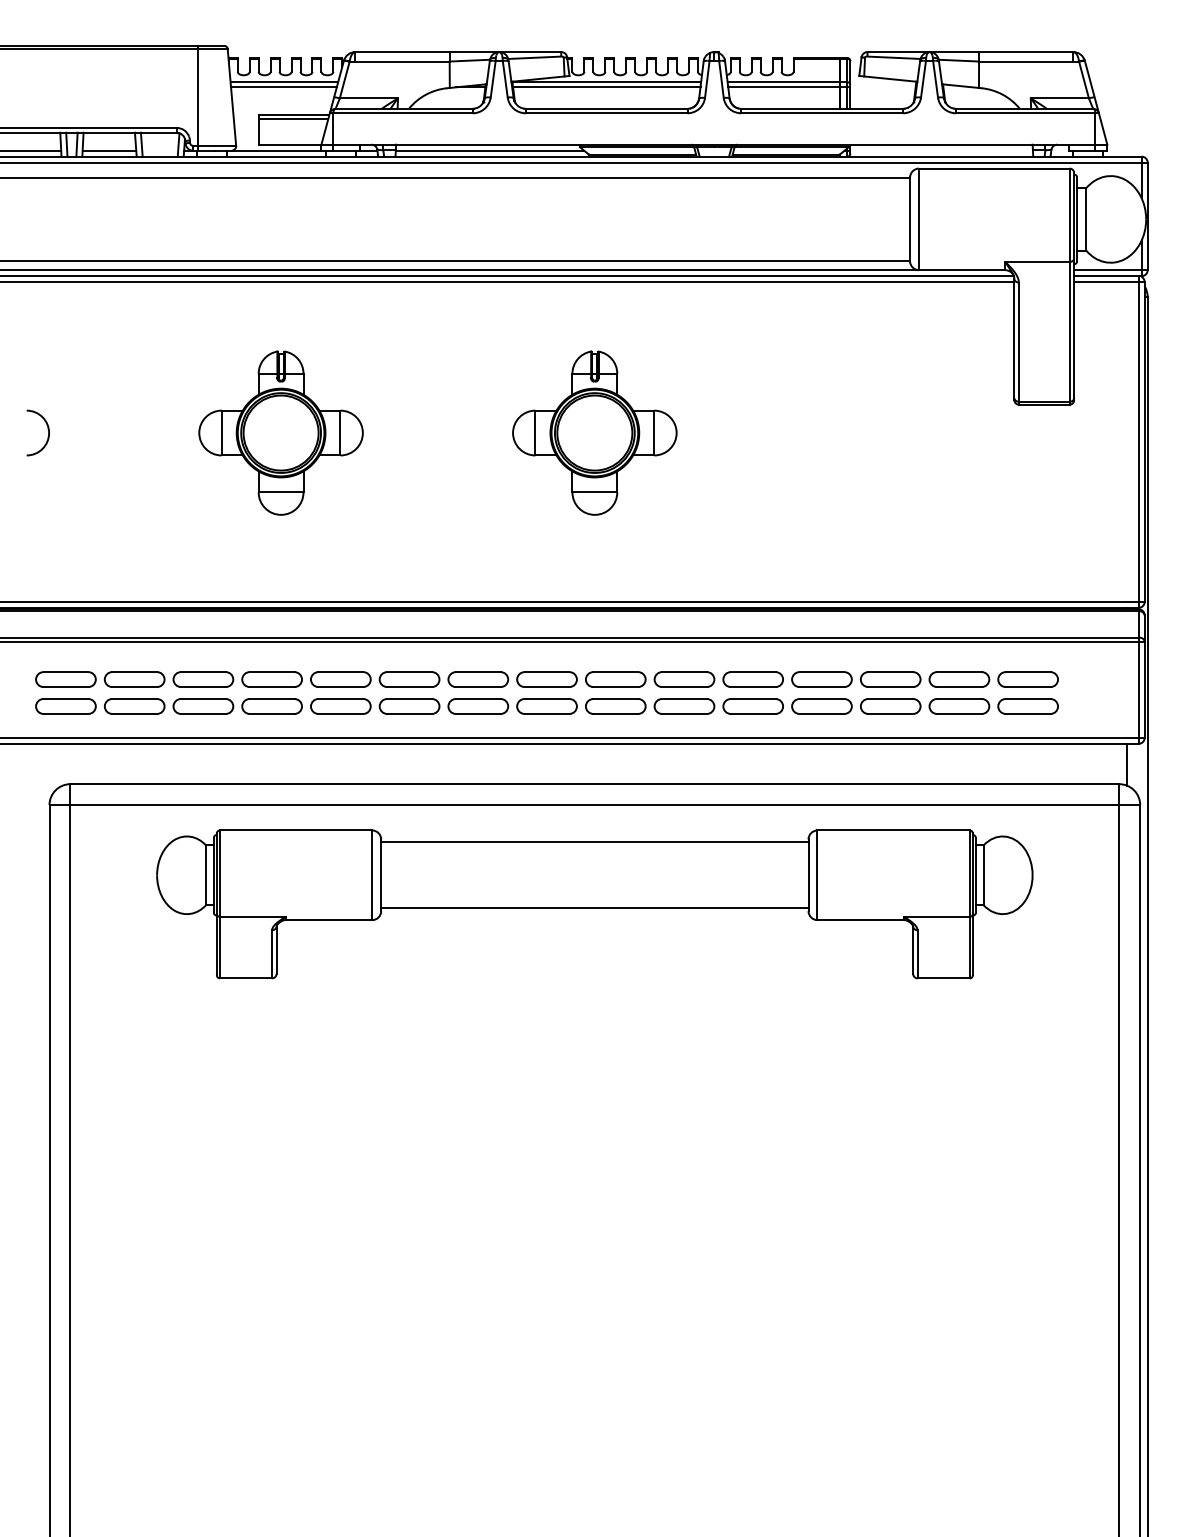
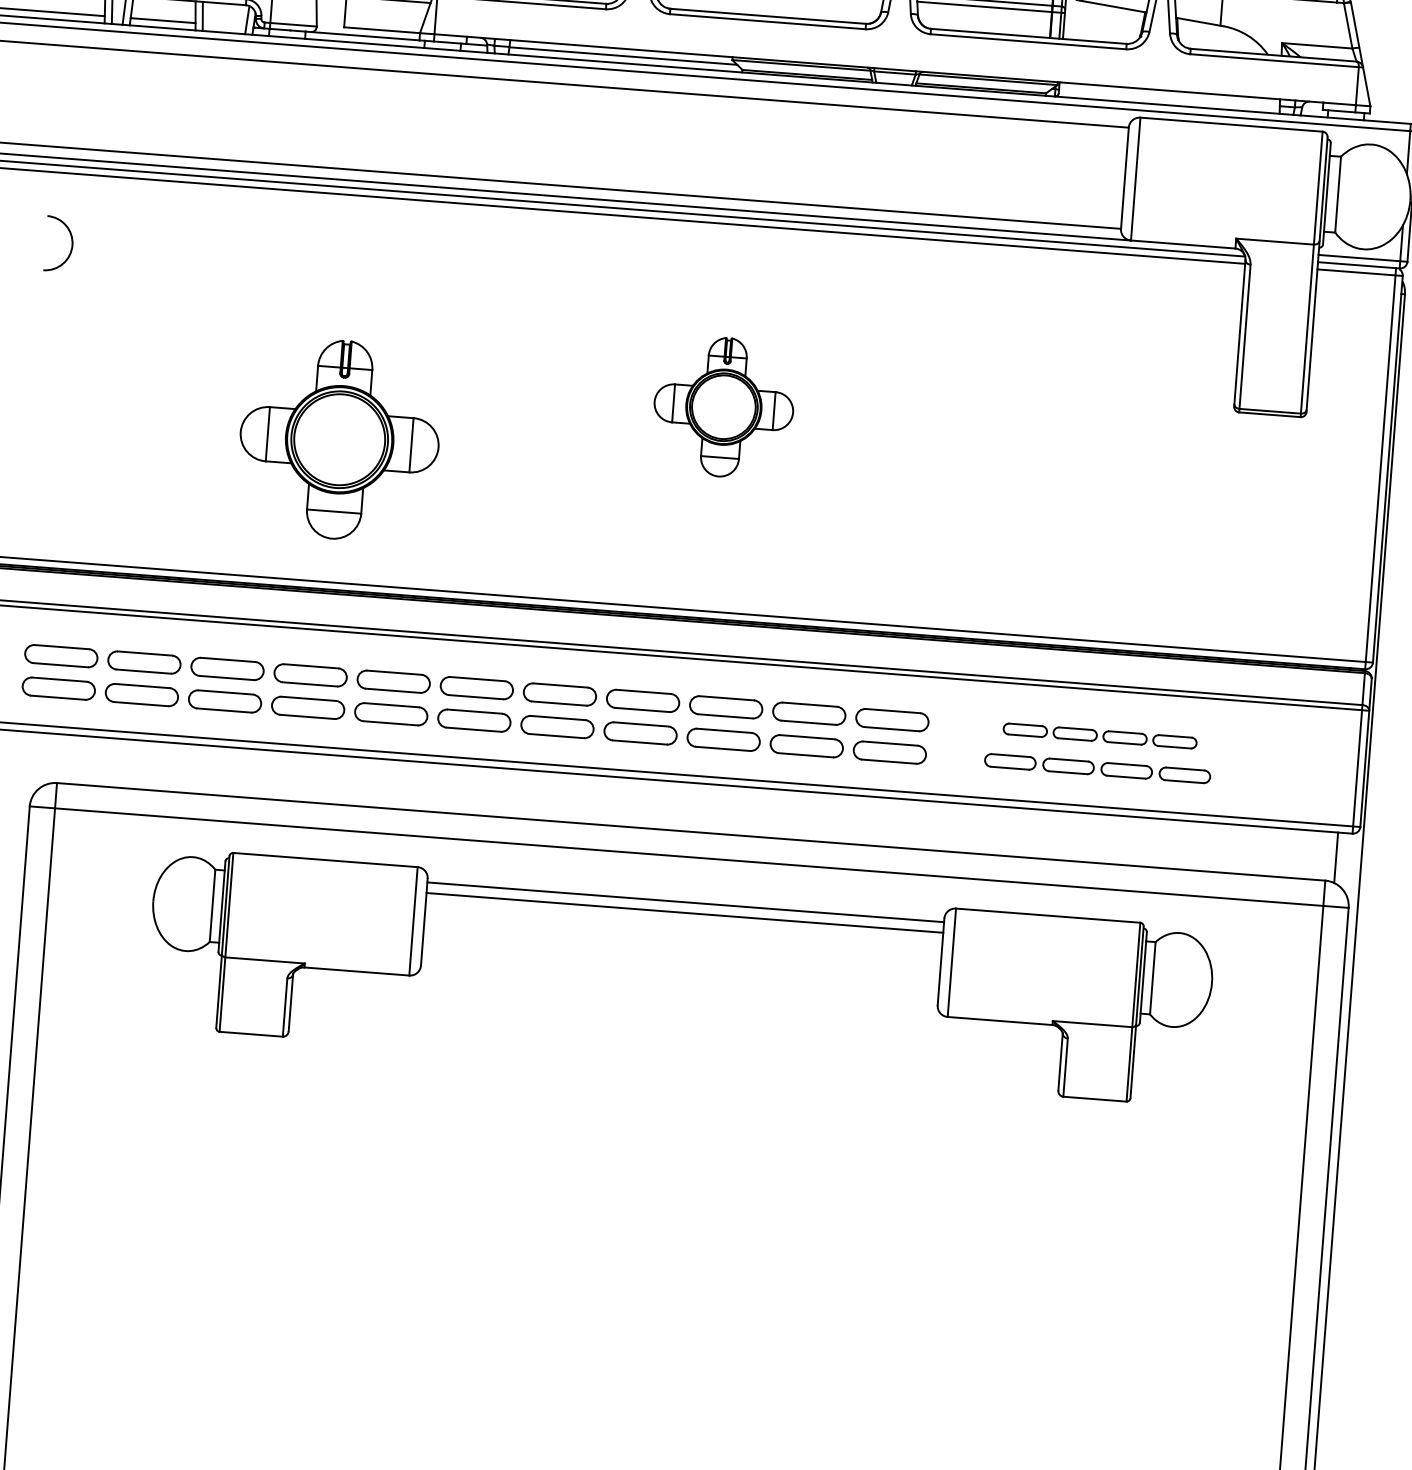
arc: (47, 429) -> (70, 240), moved
part: (280, 432) -> (339, 439), moved
part: (594, 432) -> (723, 406), size x0.7
part: (924, 679) -> (1099, 735), size x0.6
part: (924, 706) -> (1097, 768), size x0.7
line: (594, 908) -> (684, 913), moved

